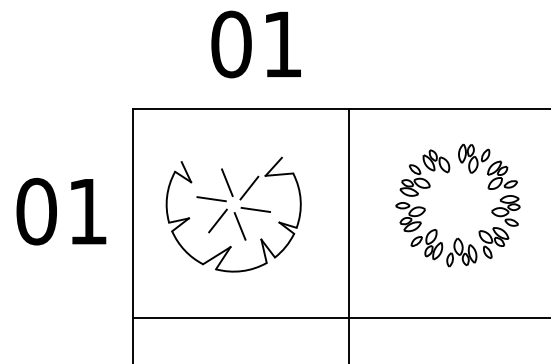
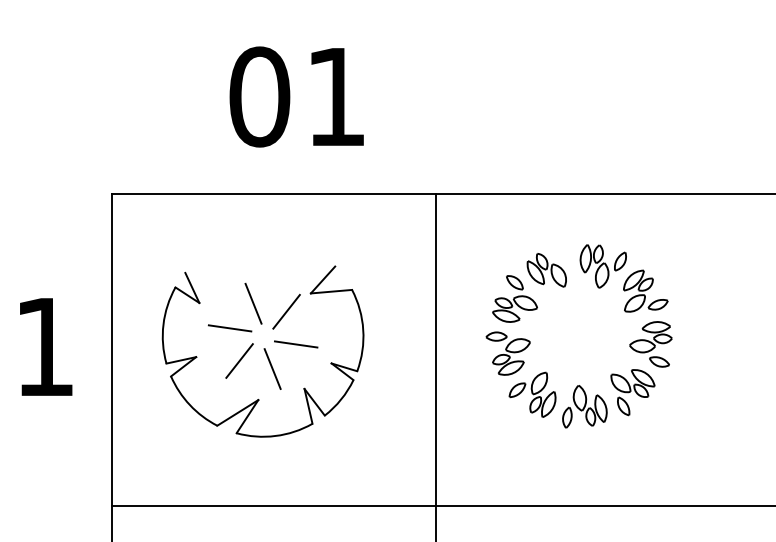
part: (436, 229) -> (546, 372), moved

